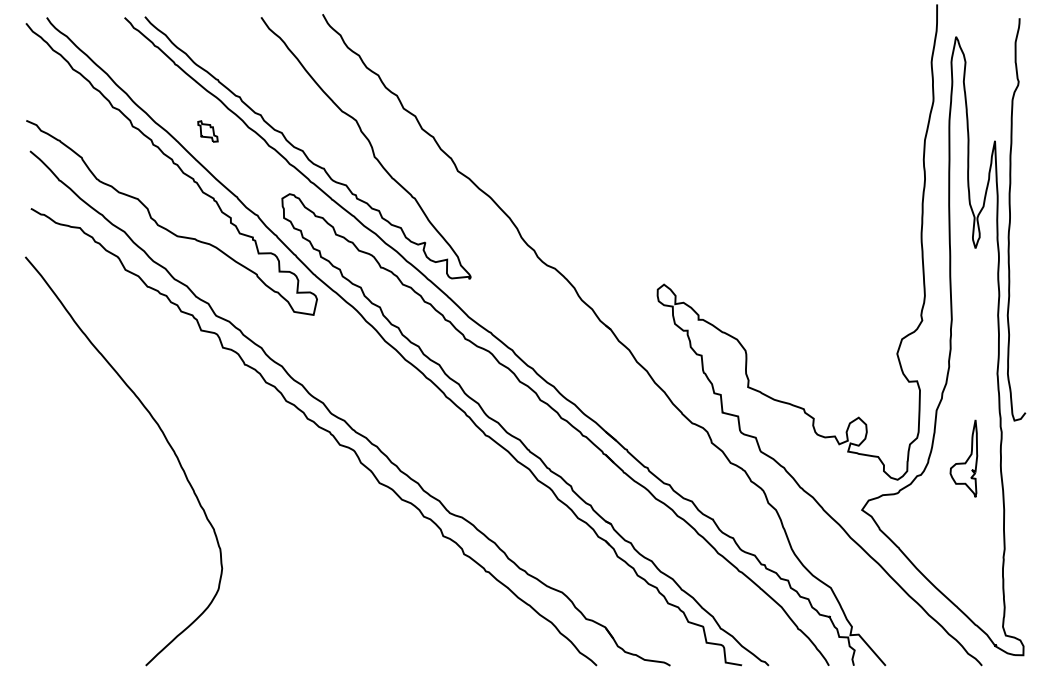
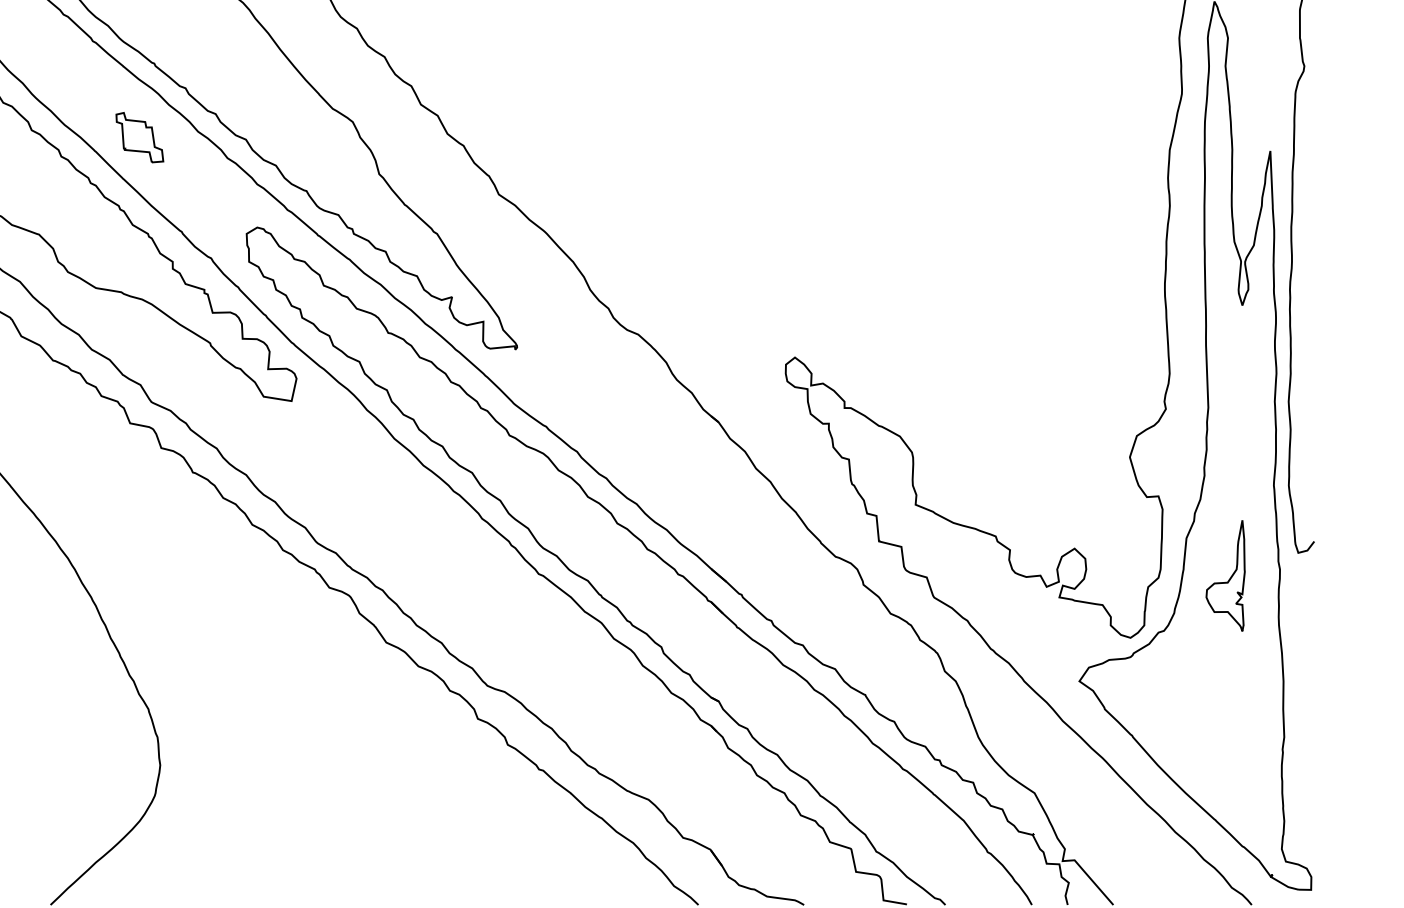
part: (207, 131) -> (139, 137), size x1.67
part: (963, 458) -> (1225, 575), moved

